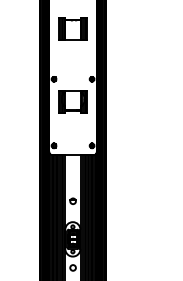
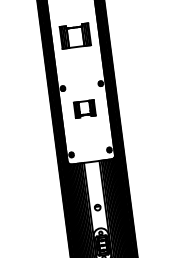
part: (72, 101) -> (84, 108), size x0.7

